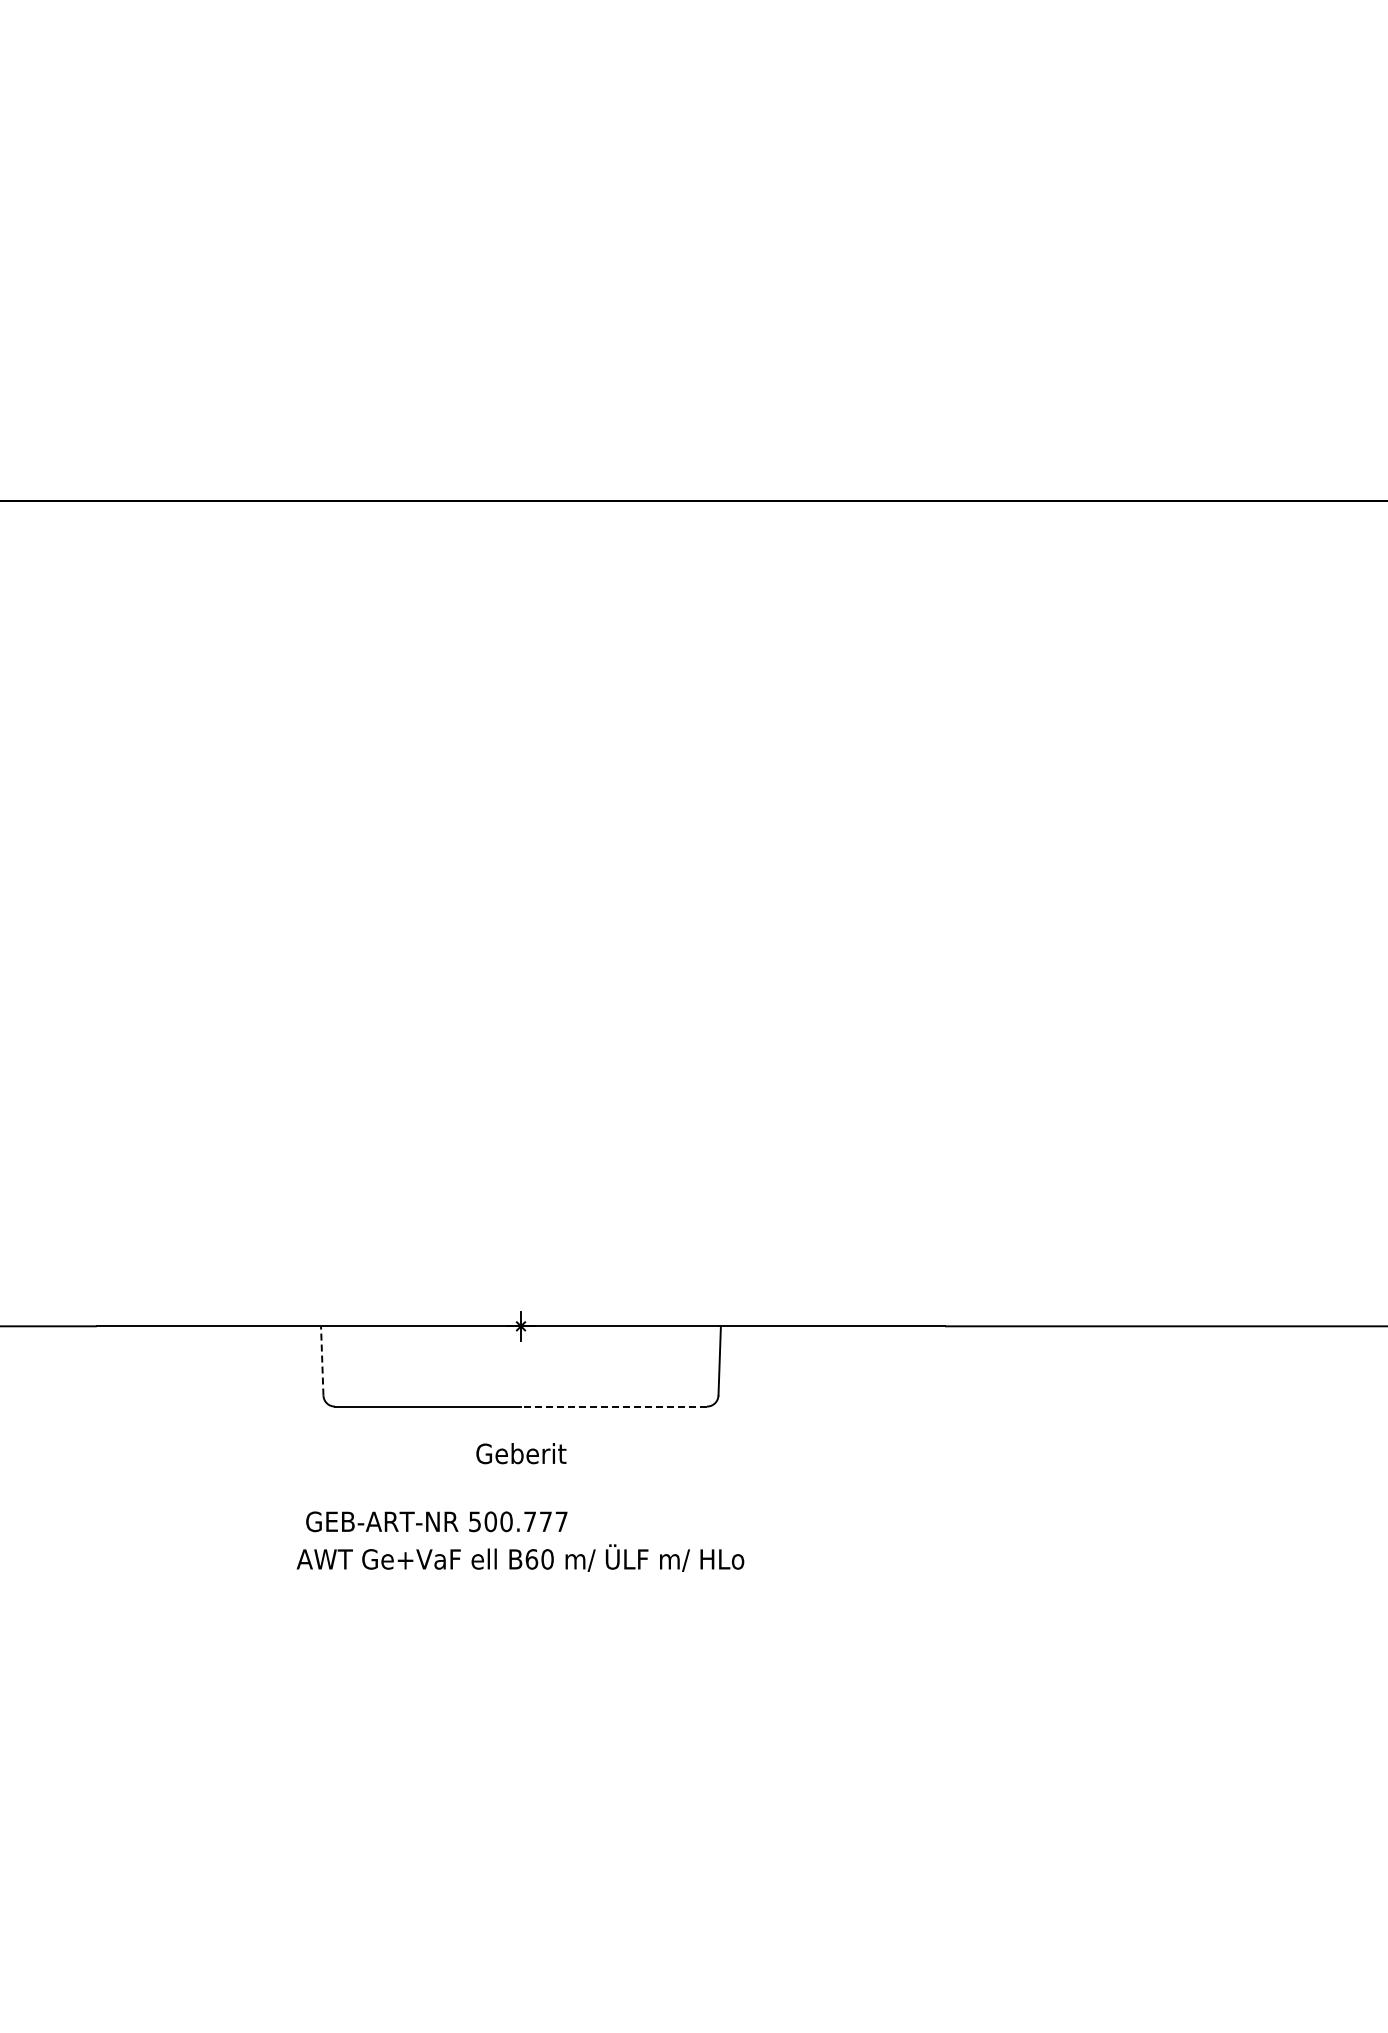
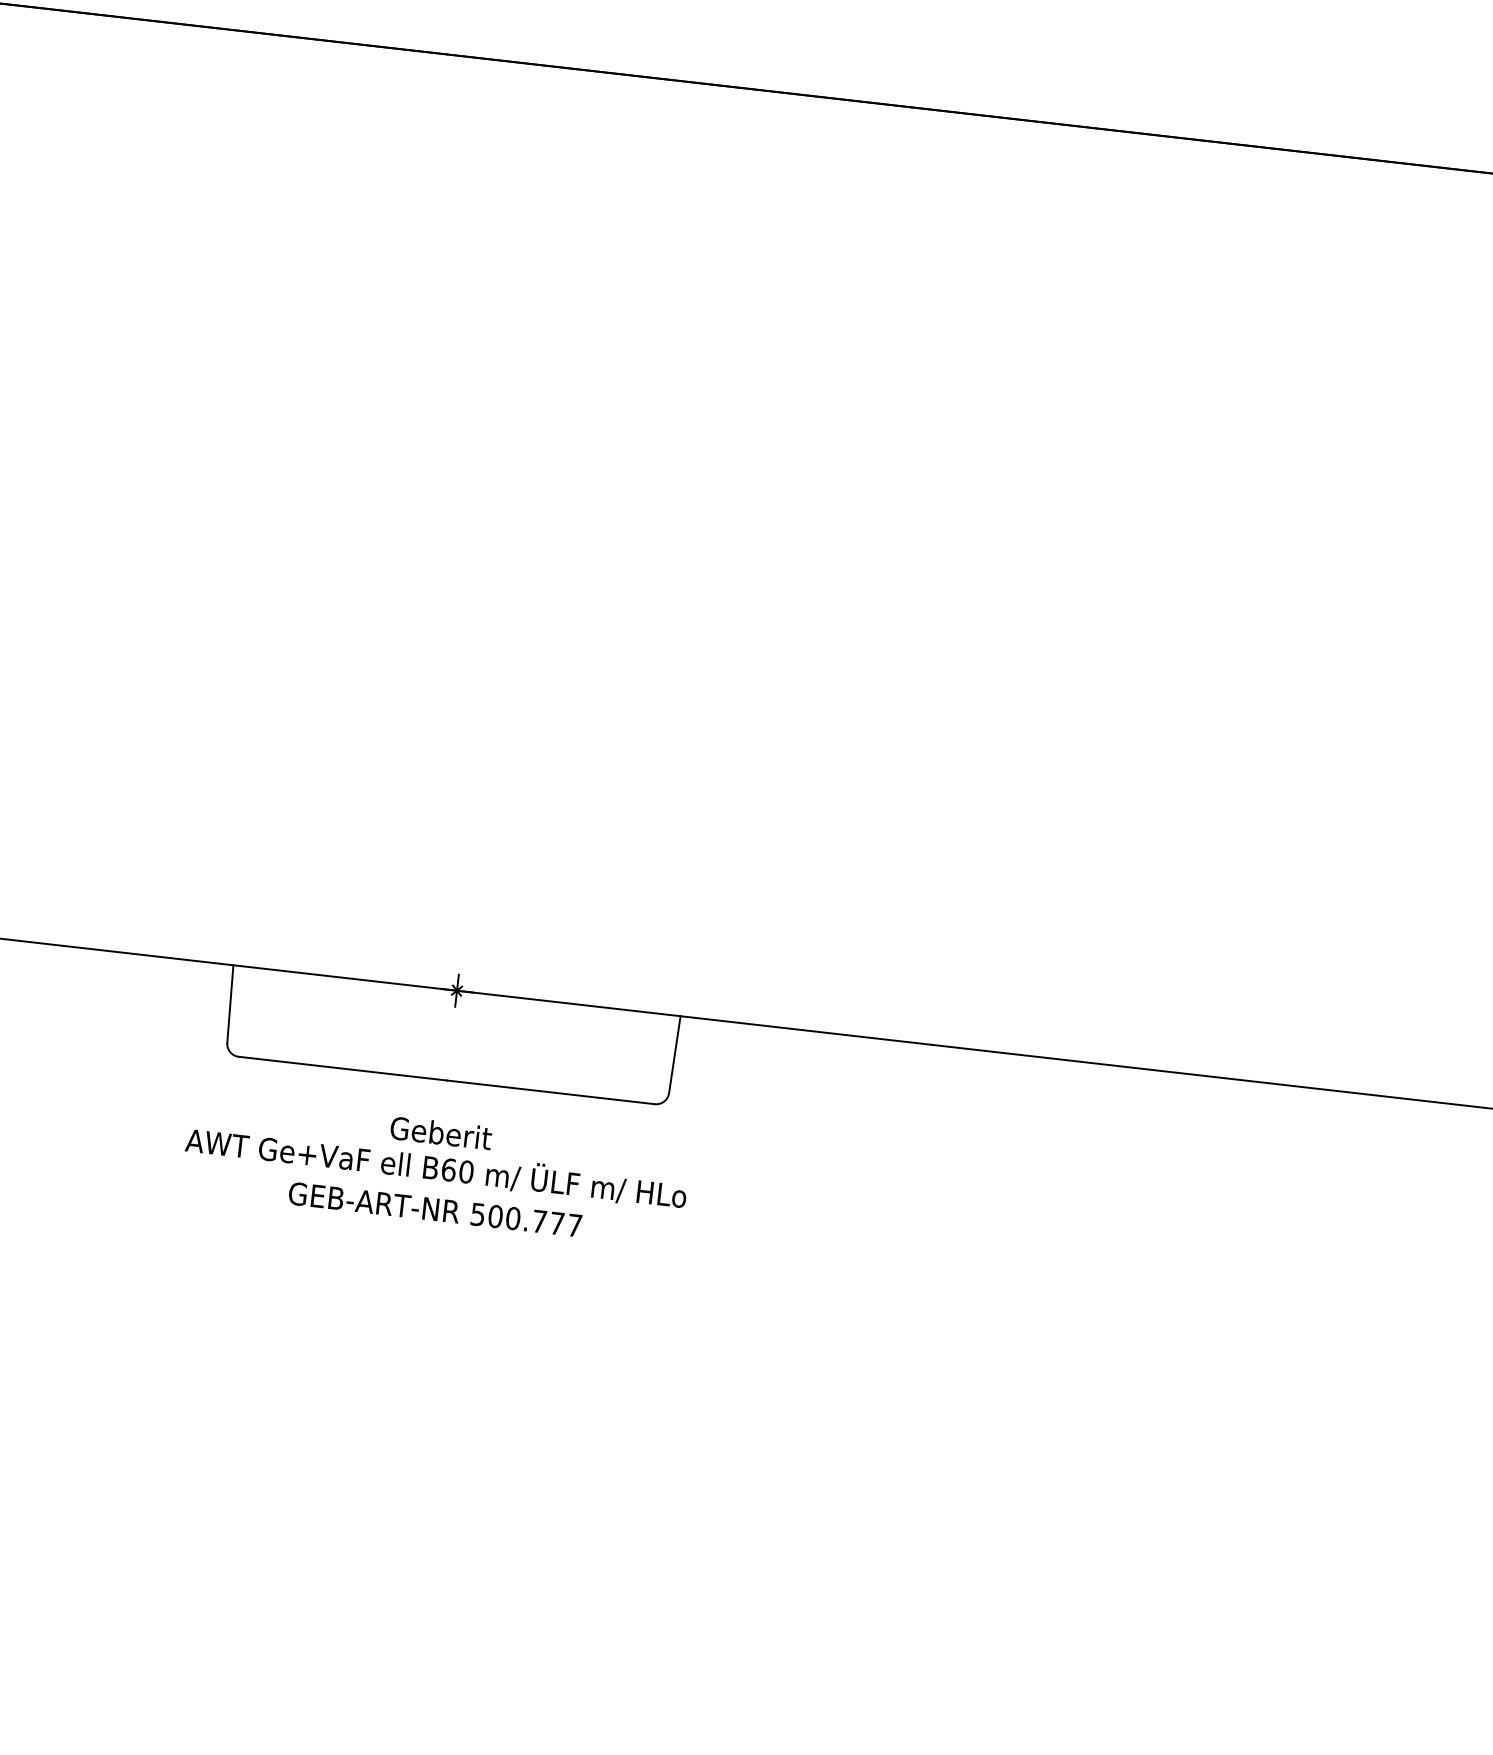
line: (322, 1360) -> (230, 1003), dashed -> solid
line: (613, 1406) -> (550, 1092), dashed -> solid
text: (436, 1521) -> (434, 1209), moved
text: (520, 1557) -> (436, 1166), moved

